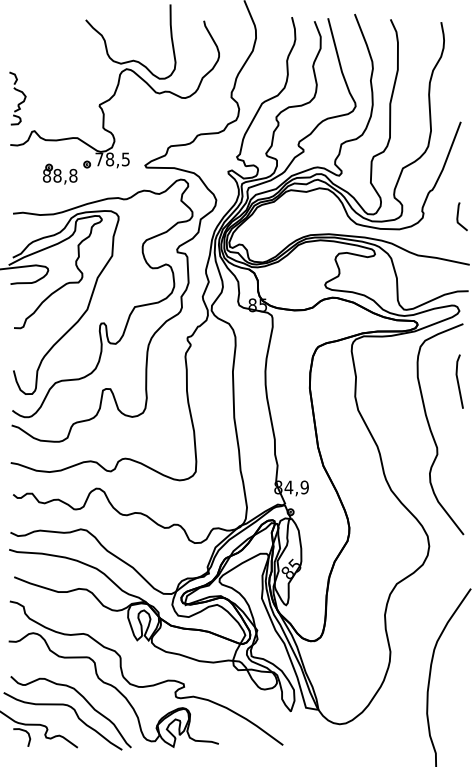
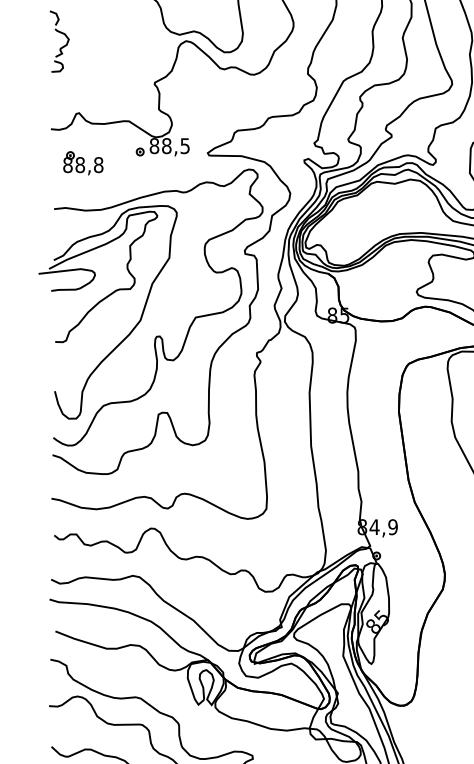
part: (17, 98) -> (59, 41), moved
text: (99, 159) -> (154, 146), 78,5 -> 88,5
part: (60, 173) -> (83, 162), moved

